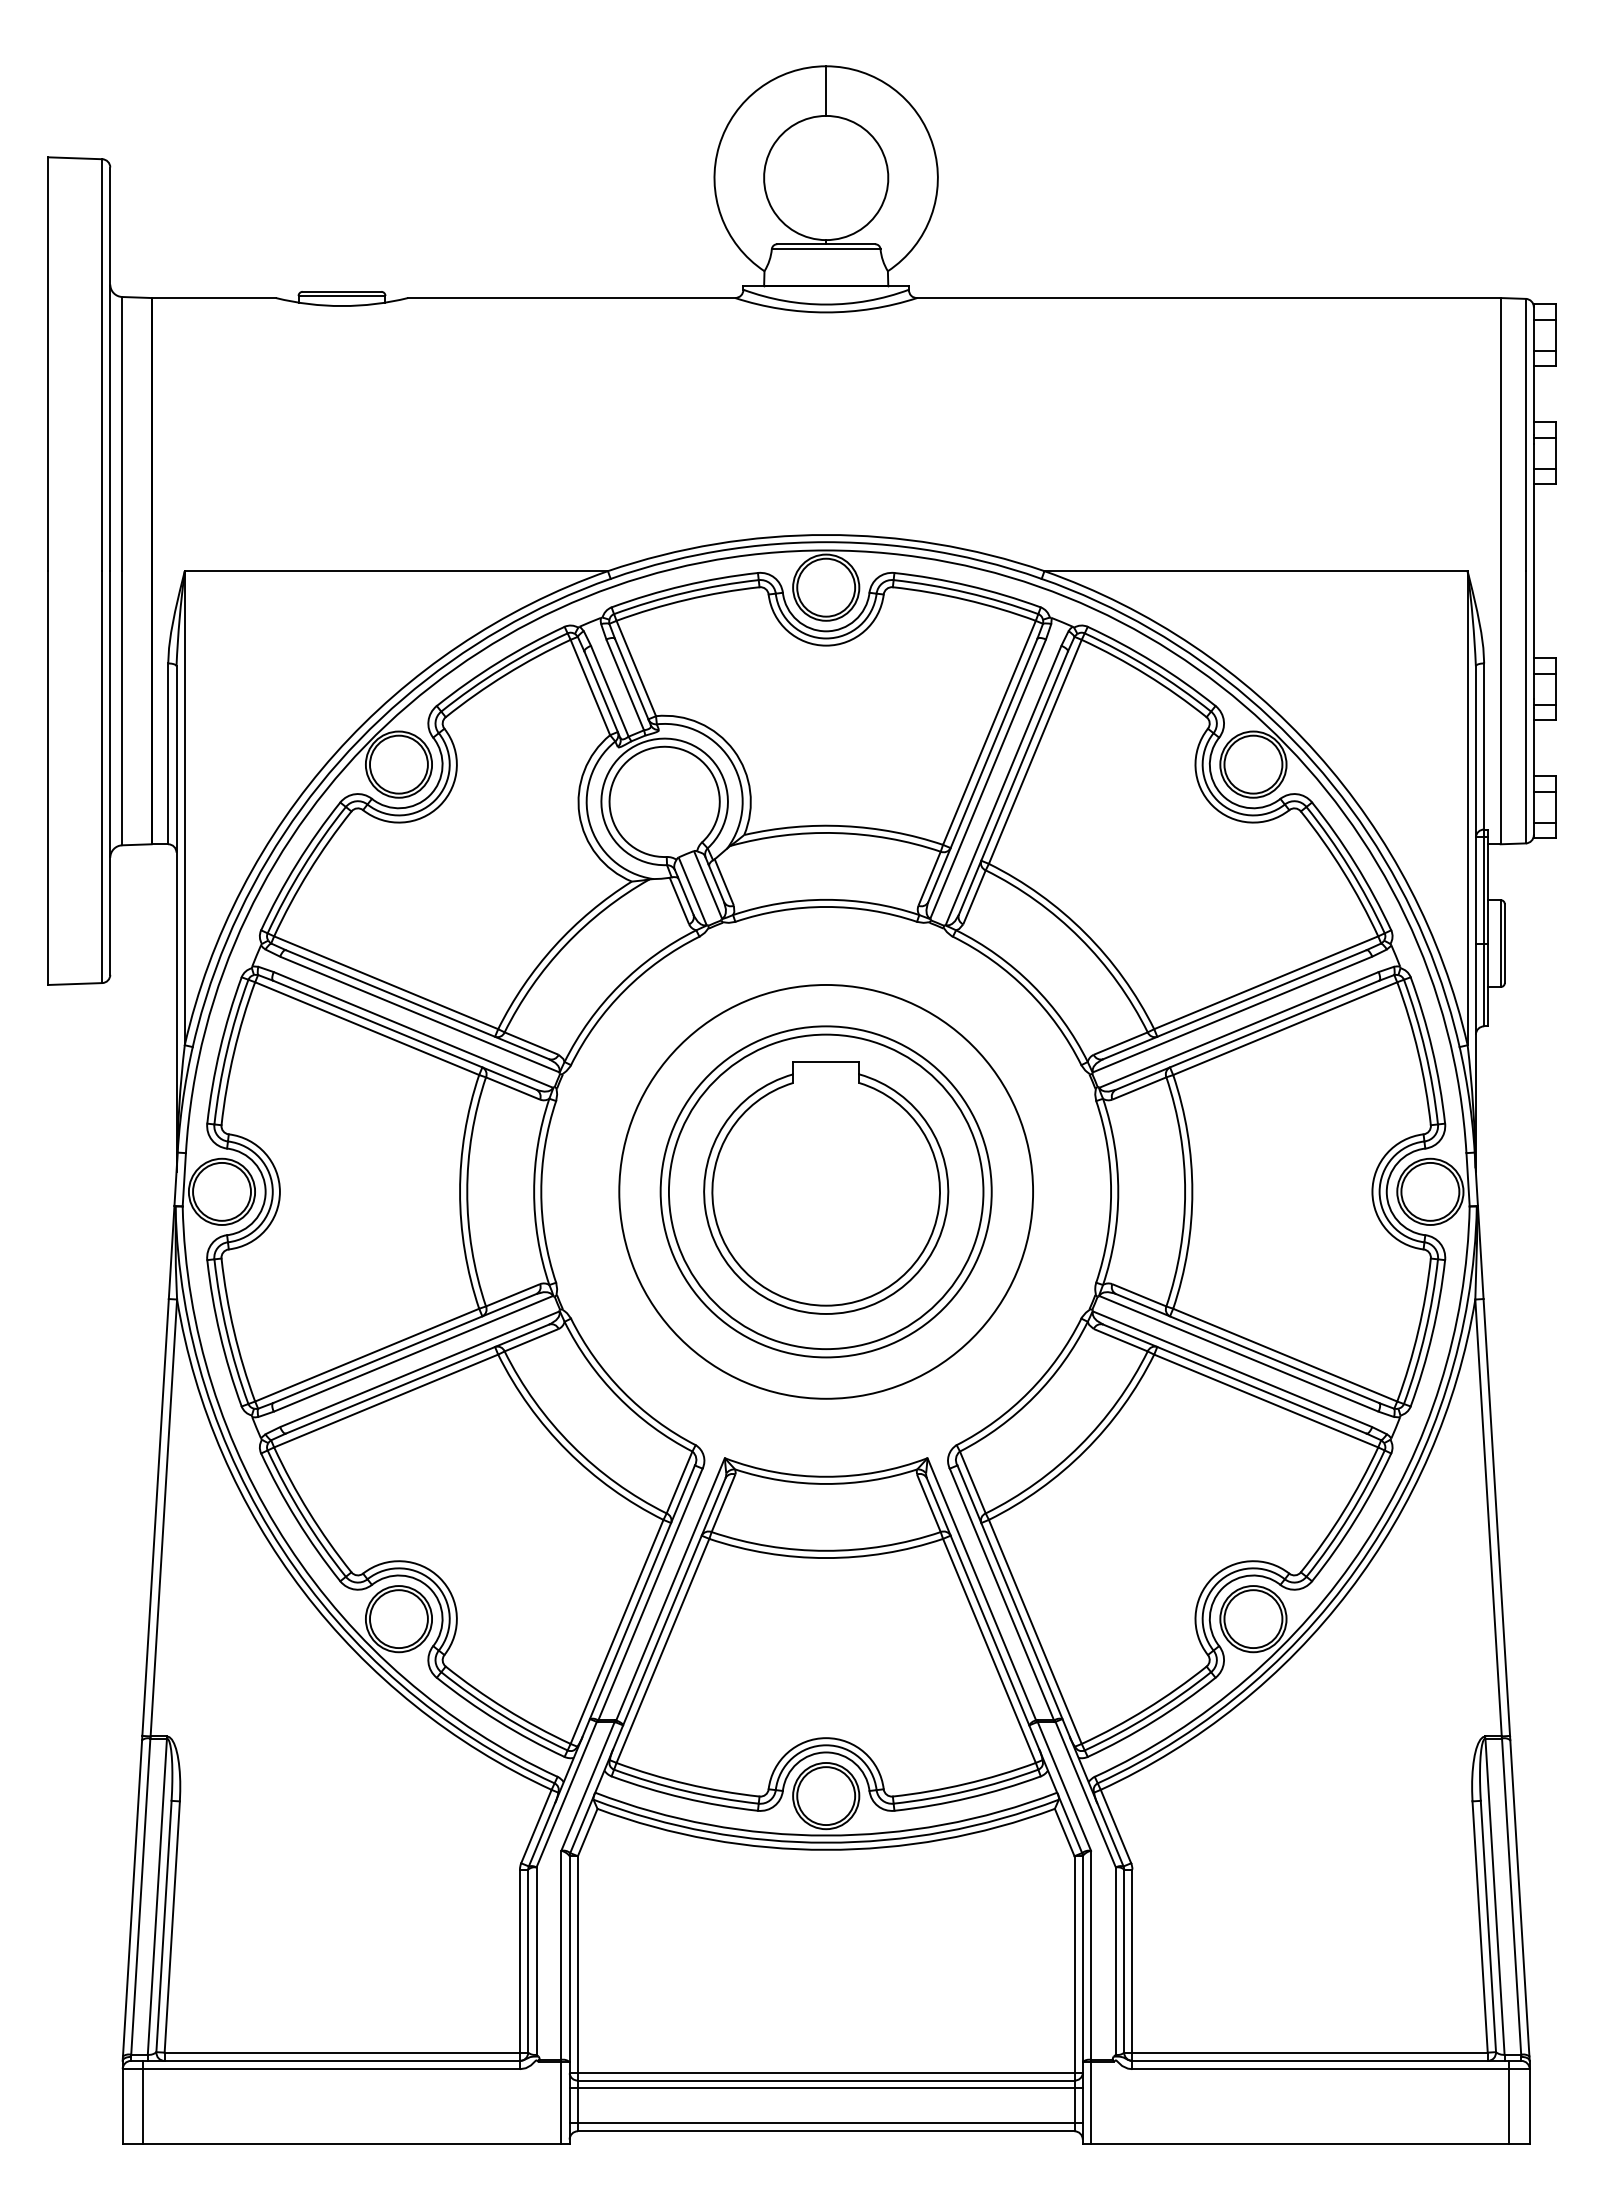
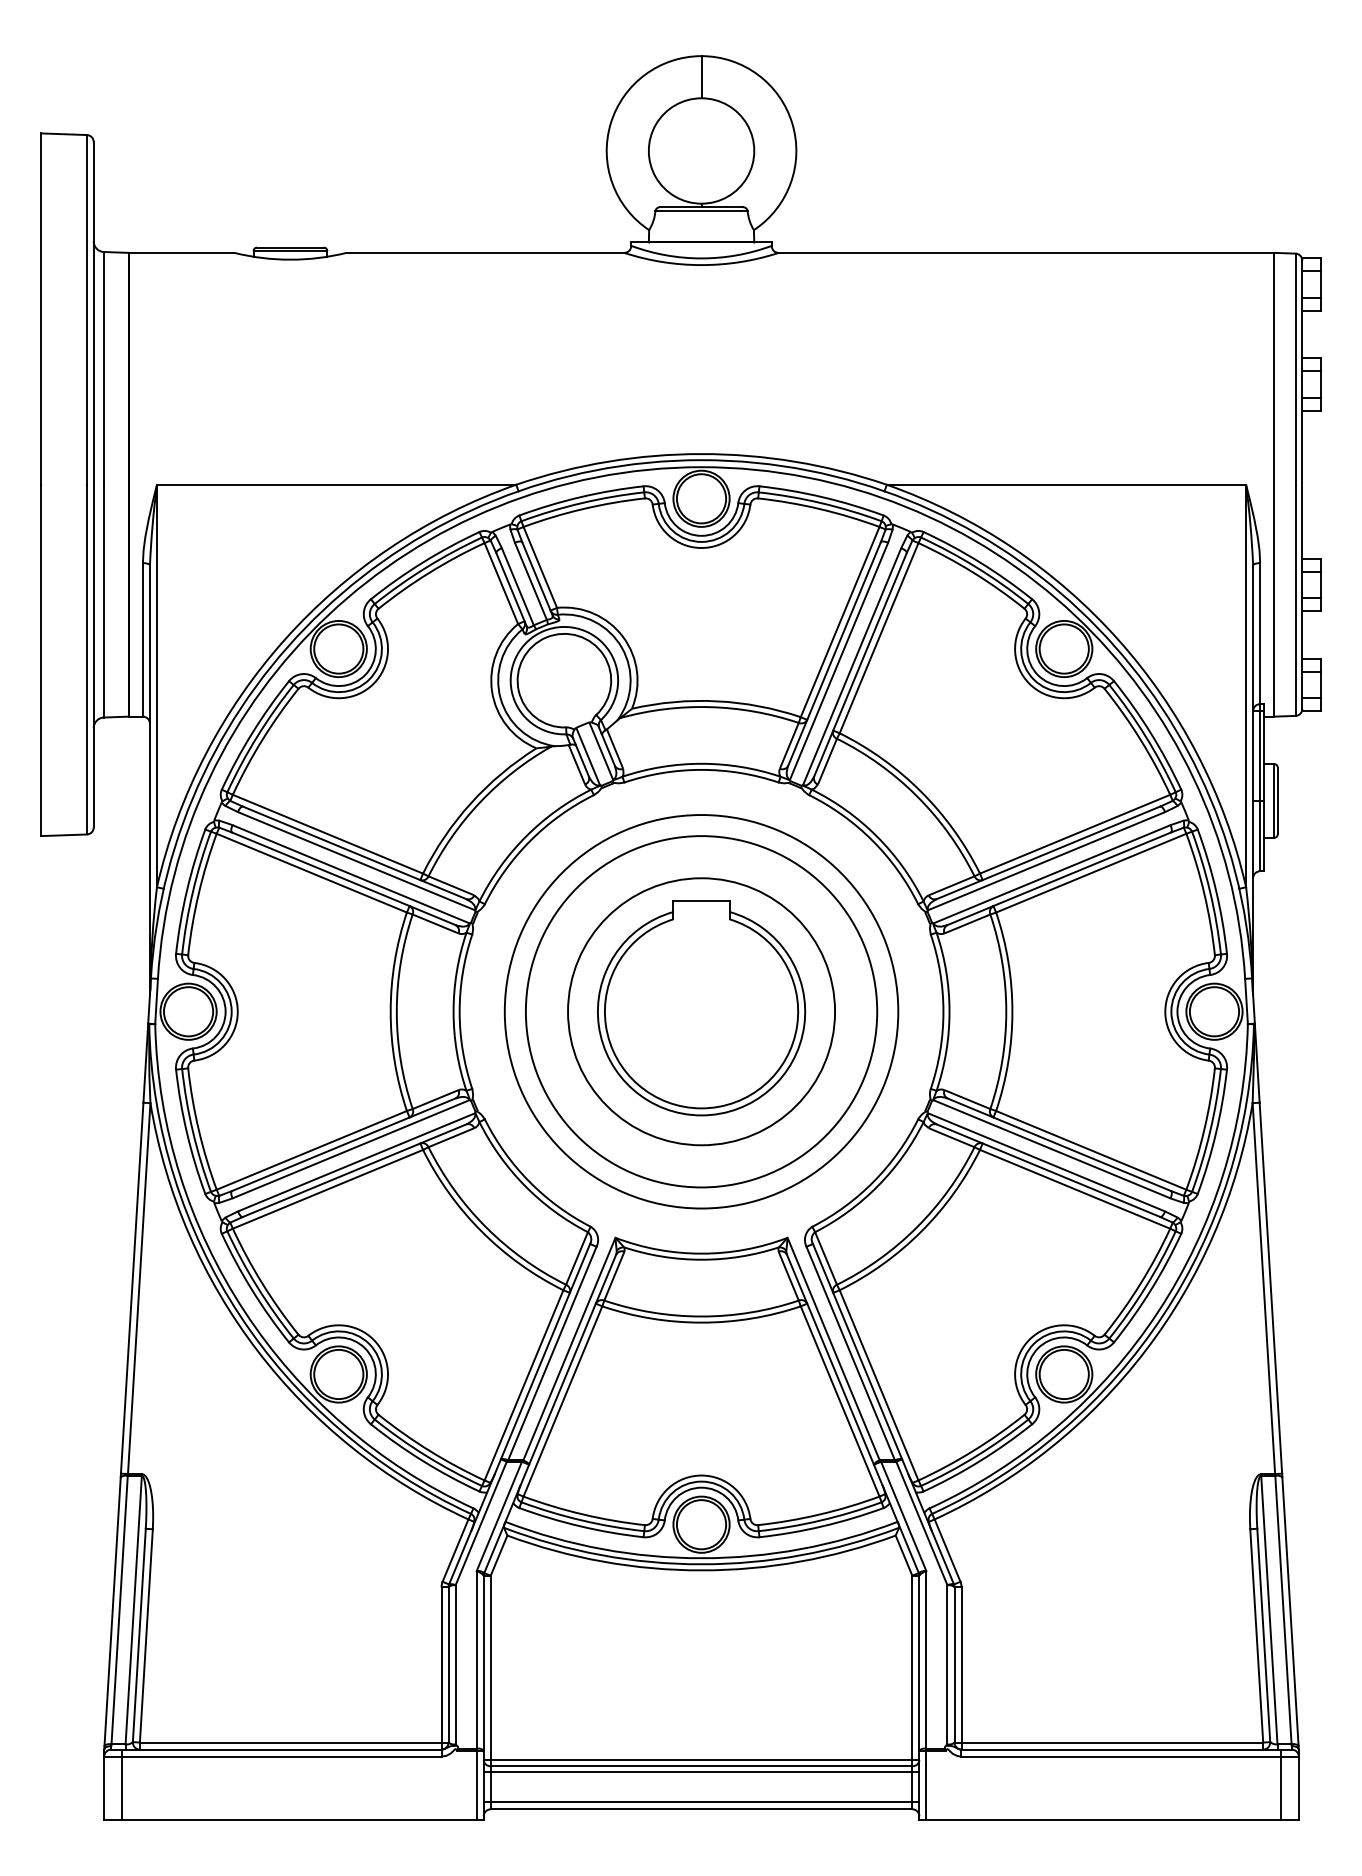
circle: (825, 1191) -> (700, 1011), size x1.4

